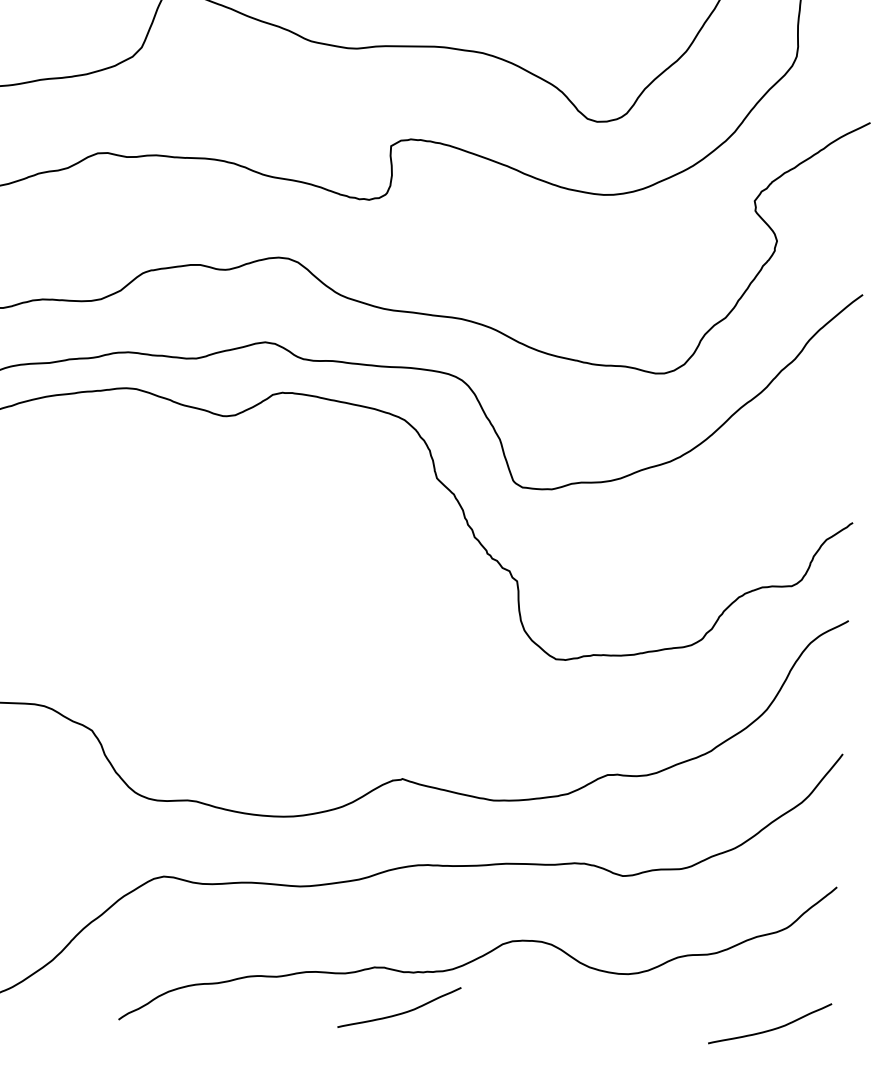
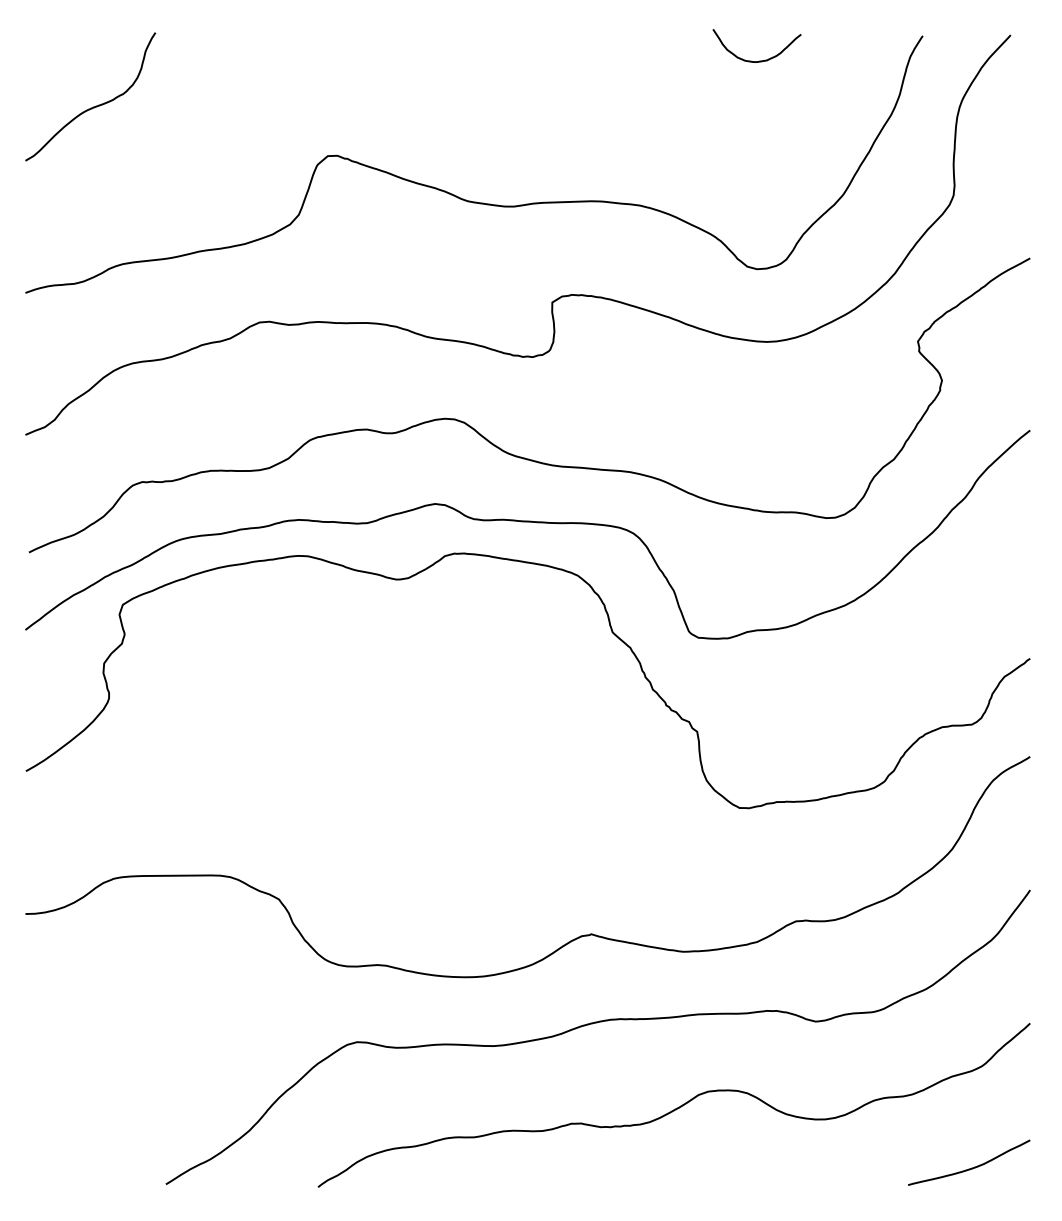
curve: (401, 1012) -> (600, 1167), removed

